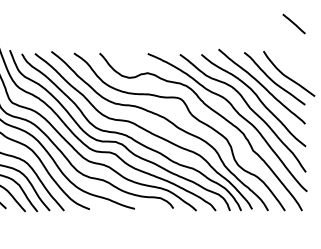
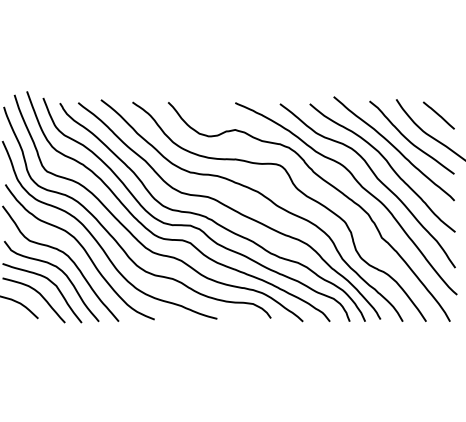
line: (293, 23) -> (438, 115), moved

